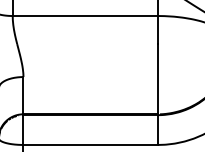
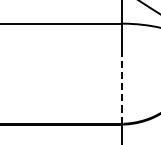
line: (158, 78) -> (122, 87), solid -> dashed

